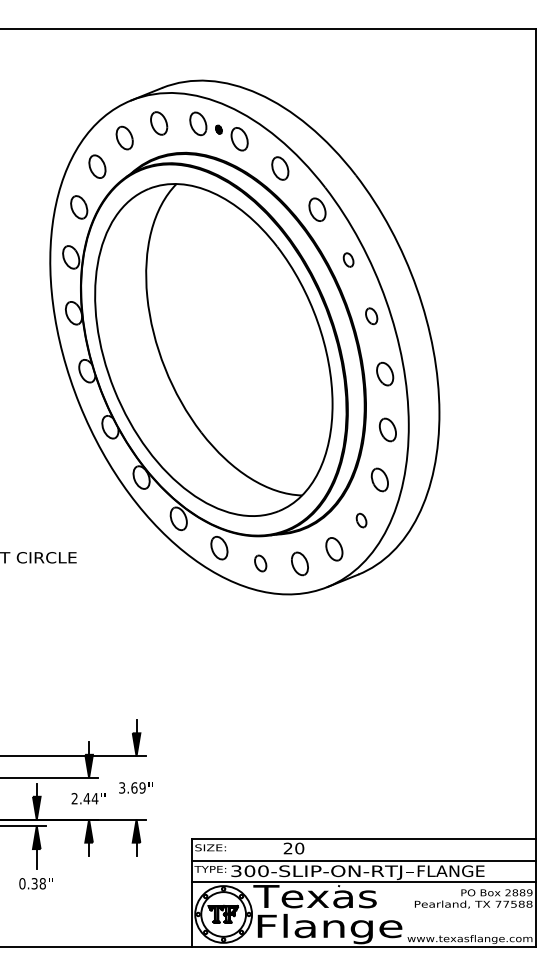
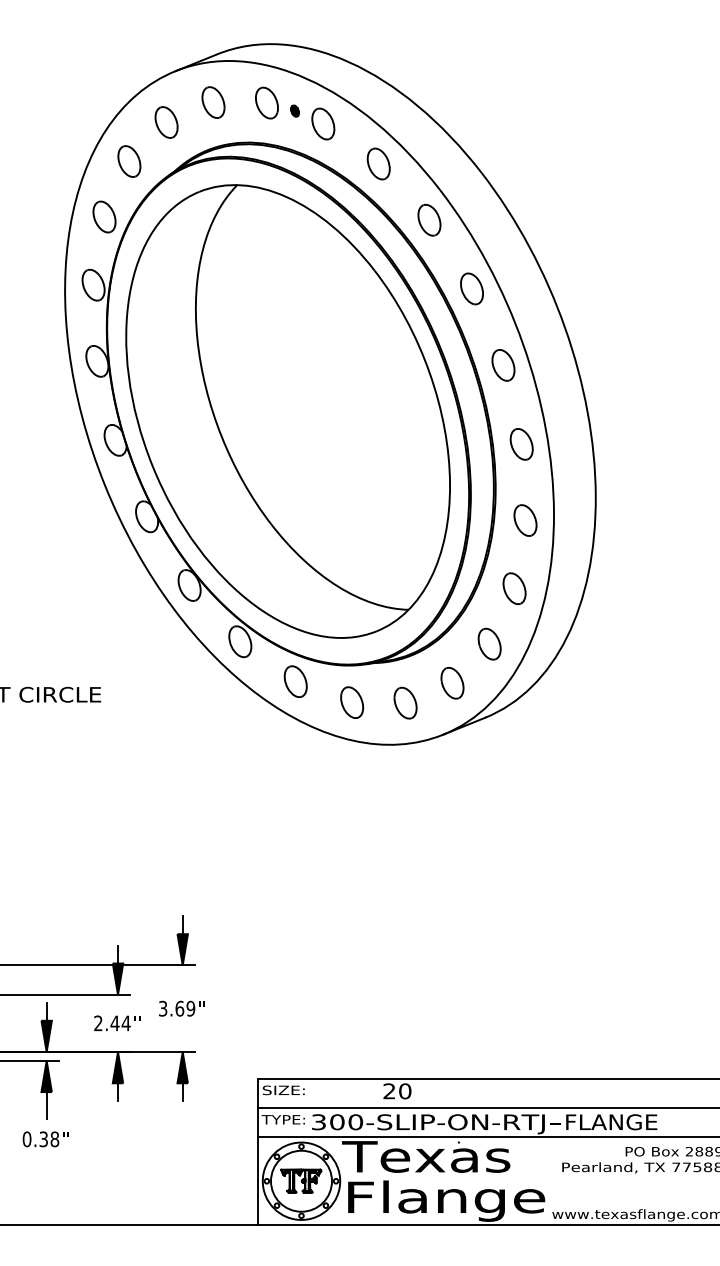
part: (348, 259) -> (471, 288), size x1.67
part: (371, 316) -> (503, 365), size x1.43
part: (361, 520) -> (489, 643), size x1.67
part: (260, 563) -> (351, 702), size x1.43

